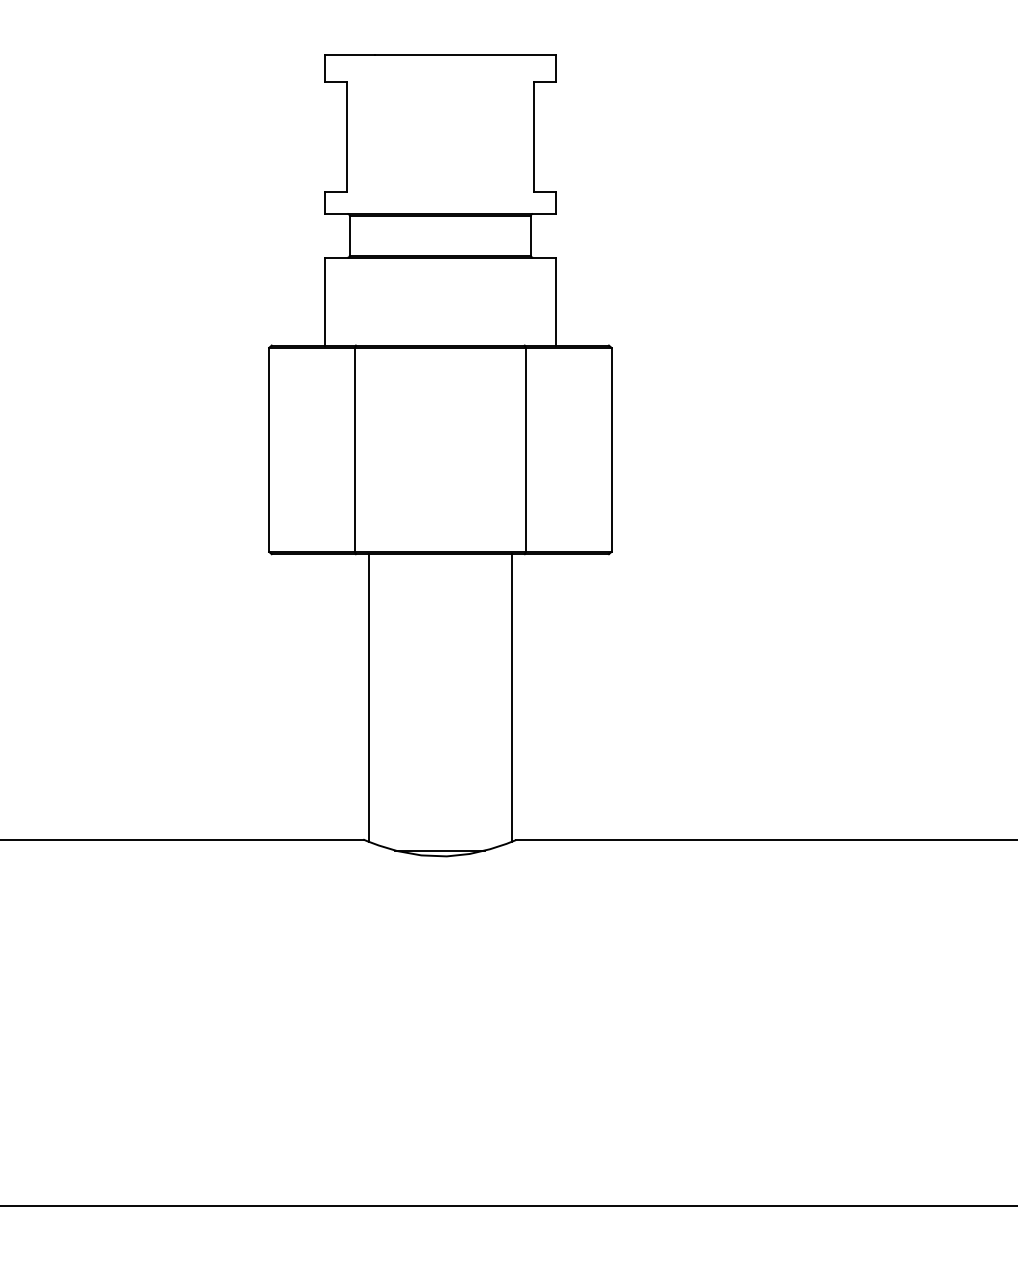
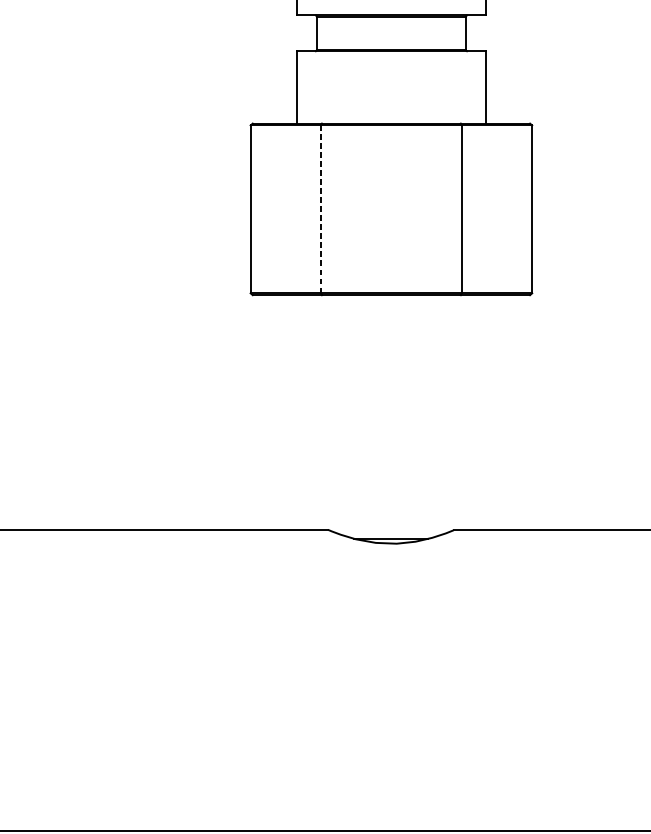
line: (354, 449) -> (320, 209), solid -> dashed
line: (369, 697) -> (333, 413), removed
line: (511, 697) -> (449, 413), removed

